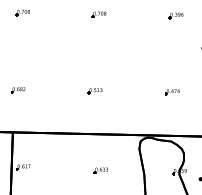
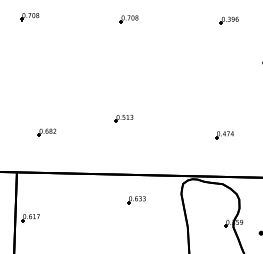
part: (17, 90) -> (46, 132), moved
part: (172, 92) -> (224, 135), moved
part: (101, 170) -> (136, 200), moved

